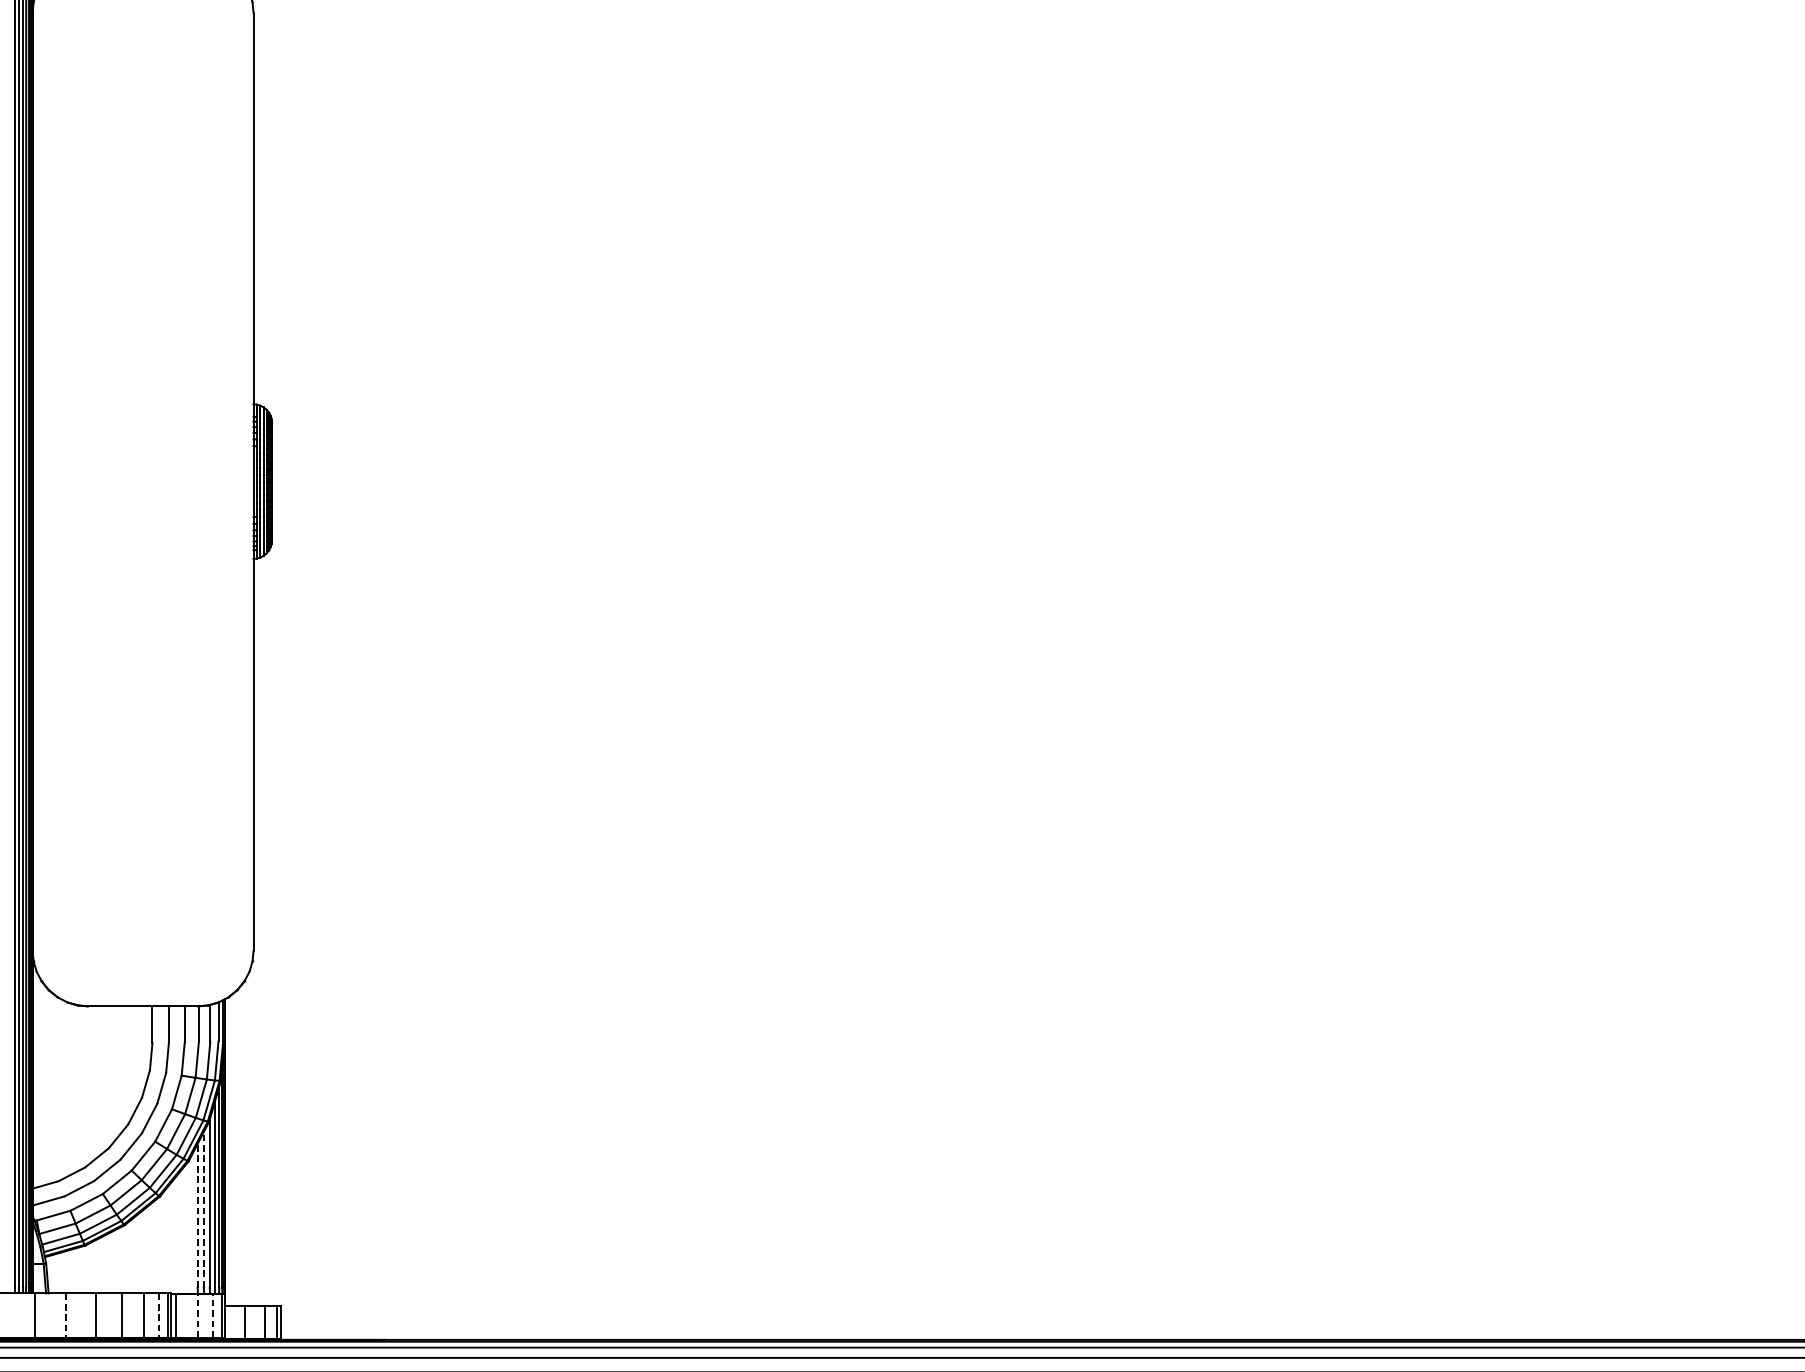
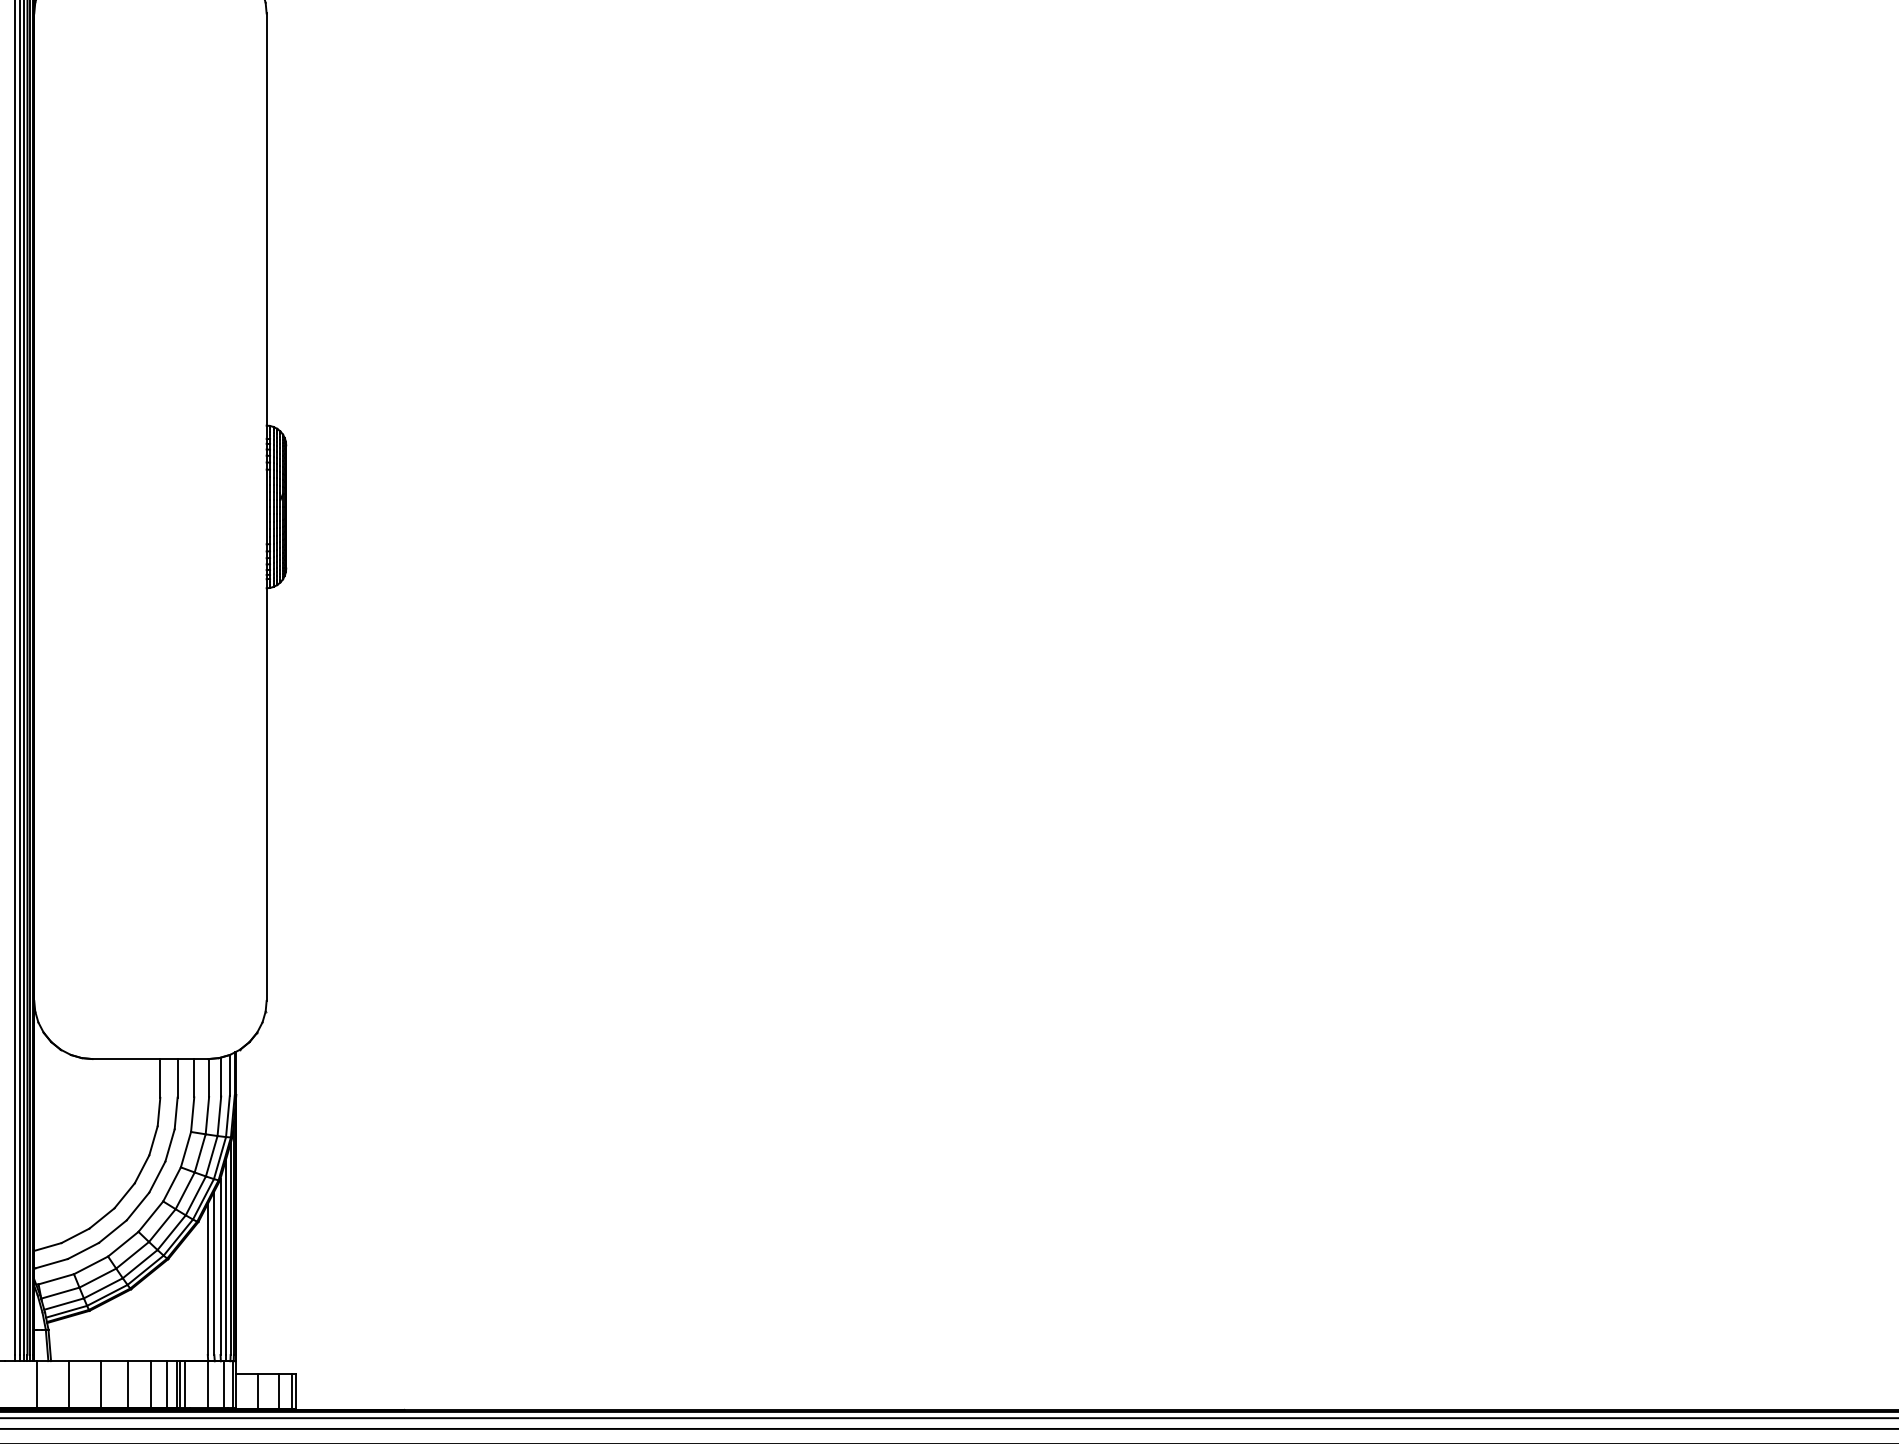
line: (203, 1210) -> (214, 1273), dashed -> solid
line: (197, 1215) -> (207, 1279), dashed -> solid
line: (66, 1315) -> (69, 1384), dashed -> solid
line: (159, 1315) -> (167, 1384), dashed -> solid
line: (197, 1315) -> (207, 1384), dashed -> solid
line: (213, 1315) -> (224, 1384), dashed -> solid

